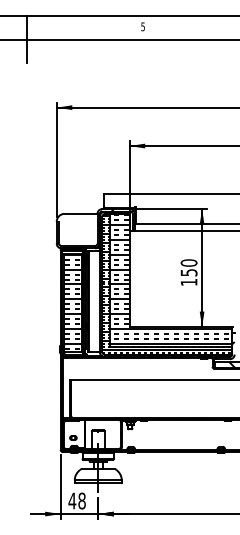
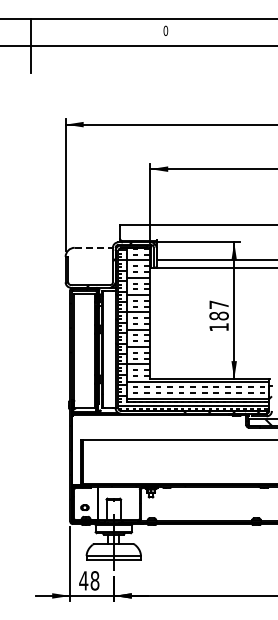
text: (142, 26) -> (165, 30), 5 -> 0
line: (81, 213) -> (94, 247), solid -> dashed
text: (188, 267) -> (218, 310), 150 -> 187
hatch: (73, 301) -> (84, 349), removed

